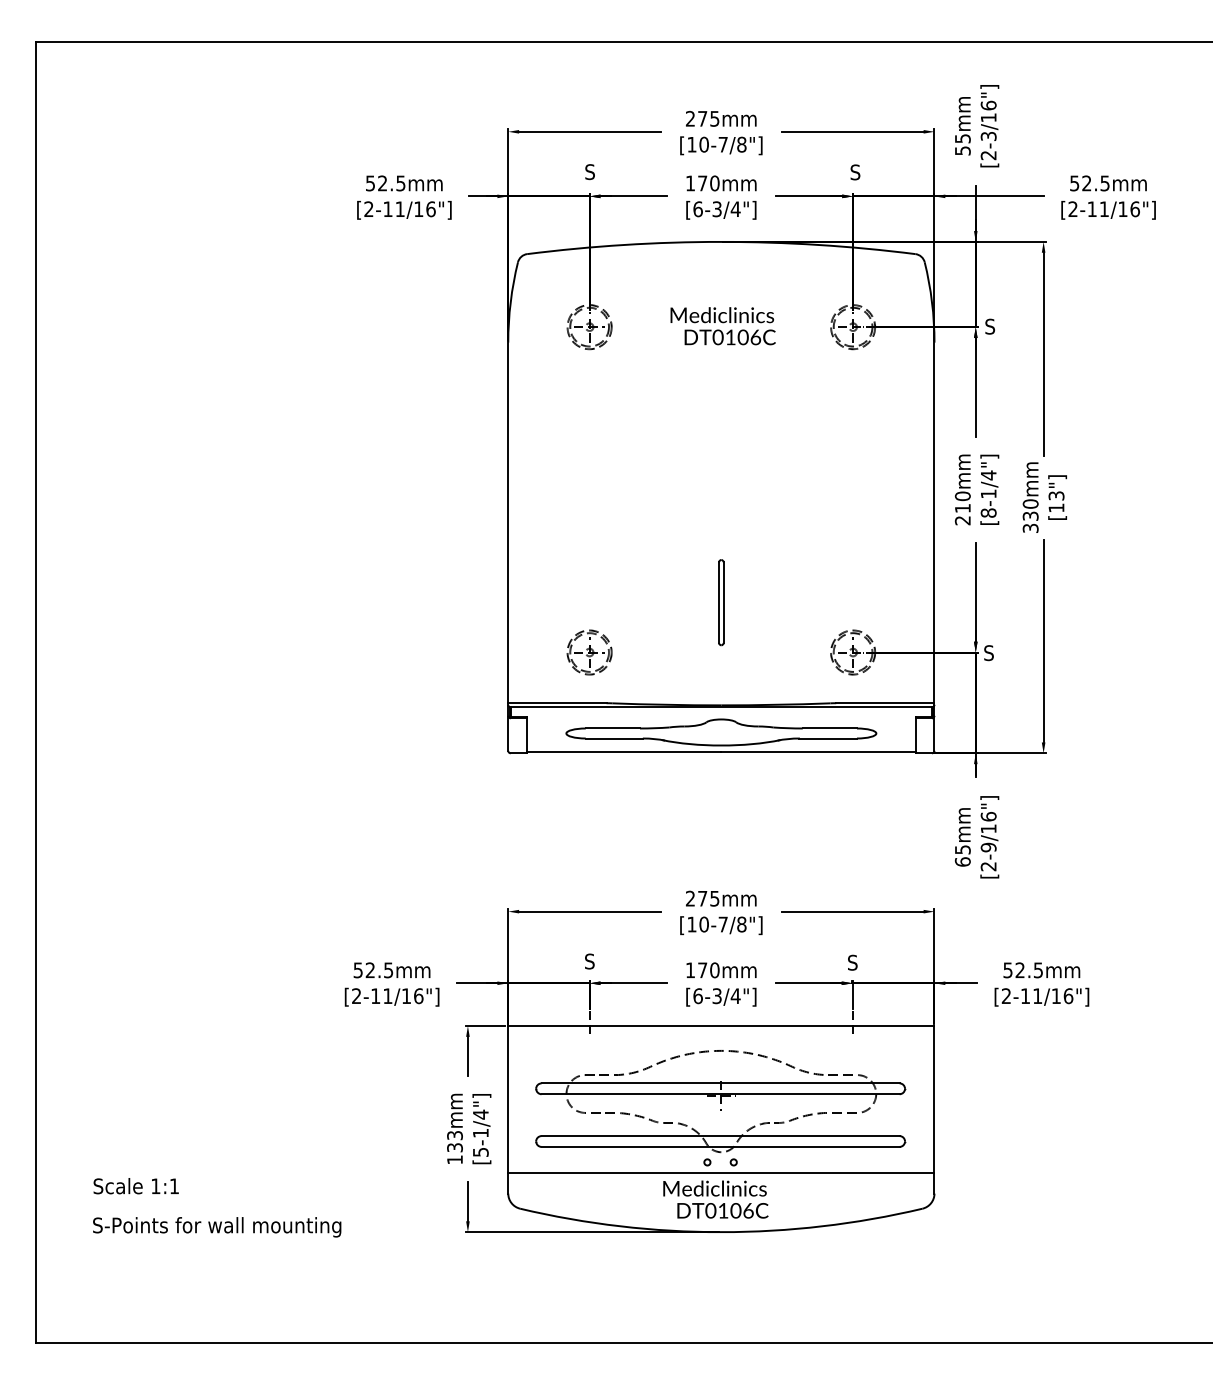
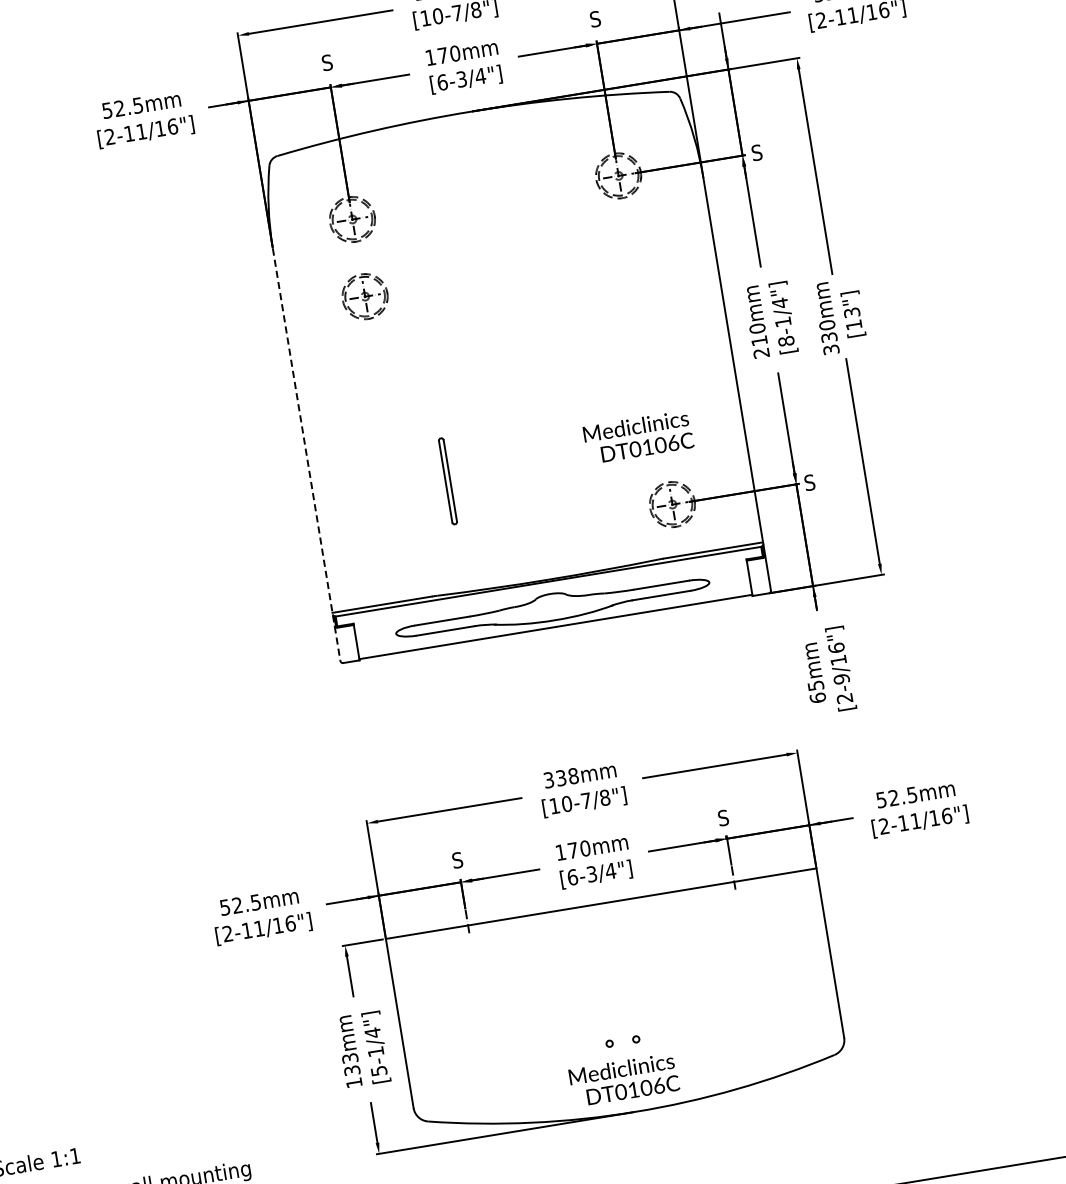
text: (722, 326) -> (638, 437), moved
line: (508, 547) -> (306, 455), solid -> dashed
part: (721, 602) -> (448, 481), moved
part: (589, 652) -> (365, 296), moved
text: (702, 898) -> (561, 777), 275mm -> 338mm
part: (720, 1101) -> (612, 980), removed
line: (721, 1173) -> (625, 1052), removed

